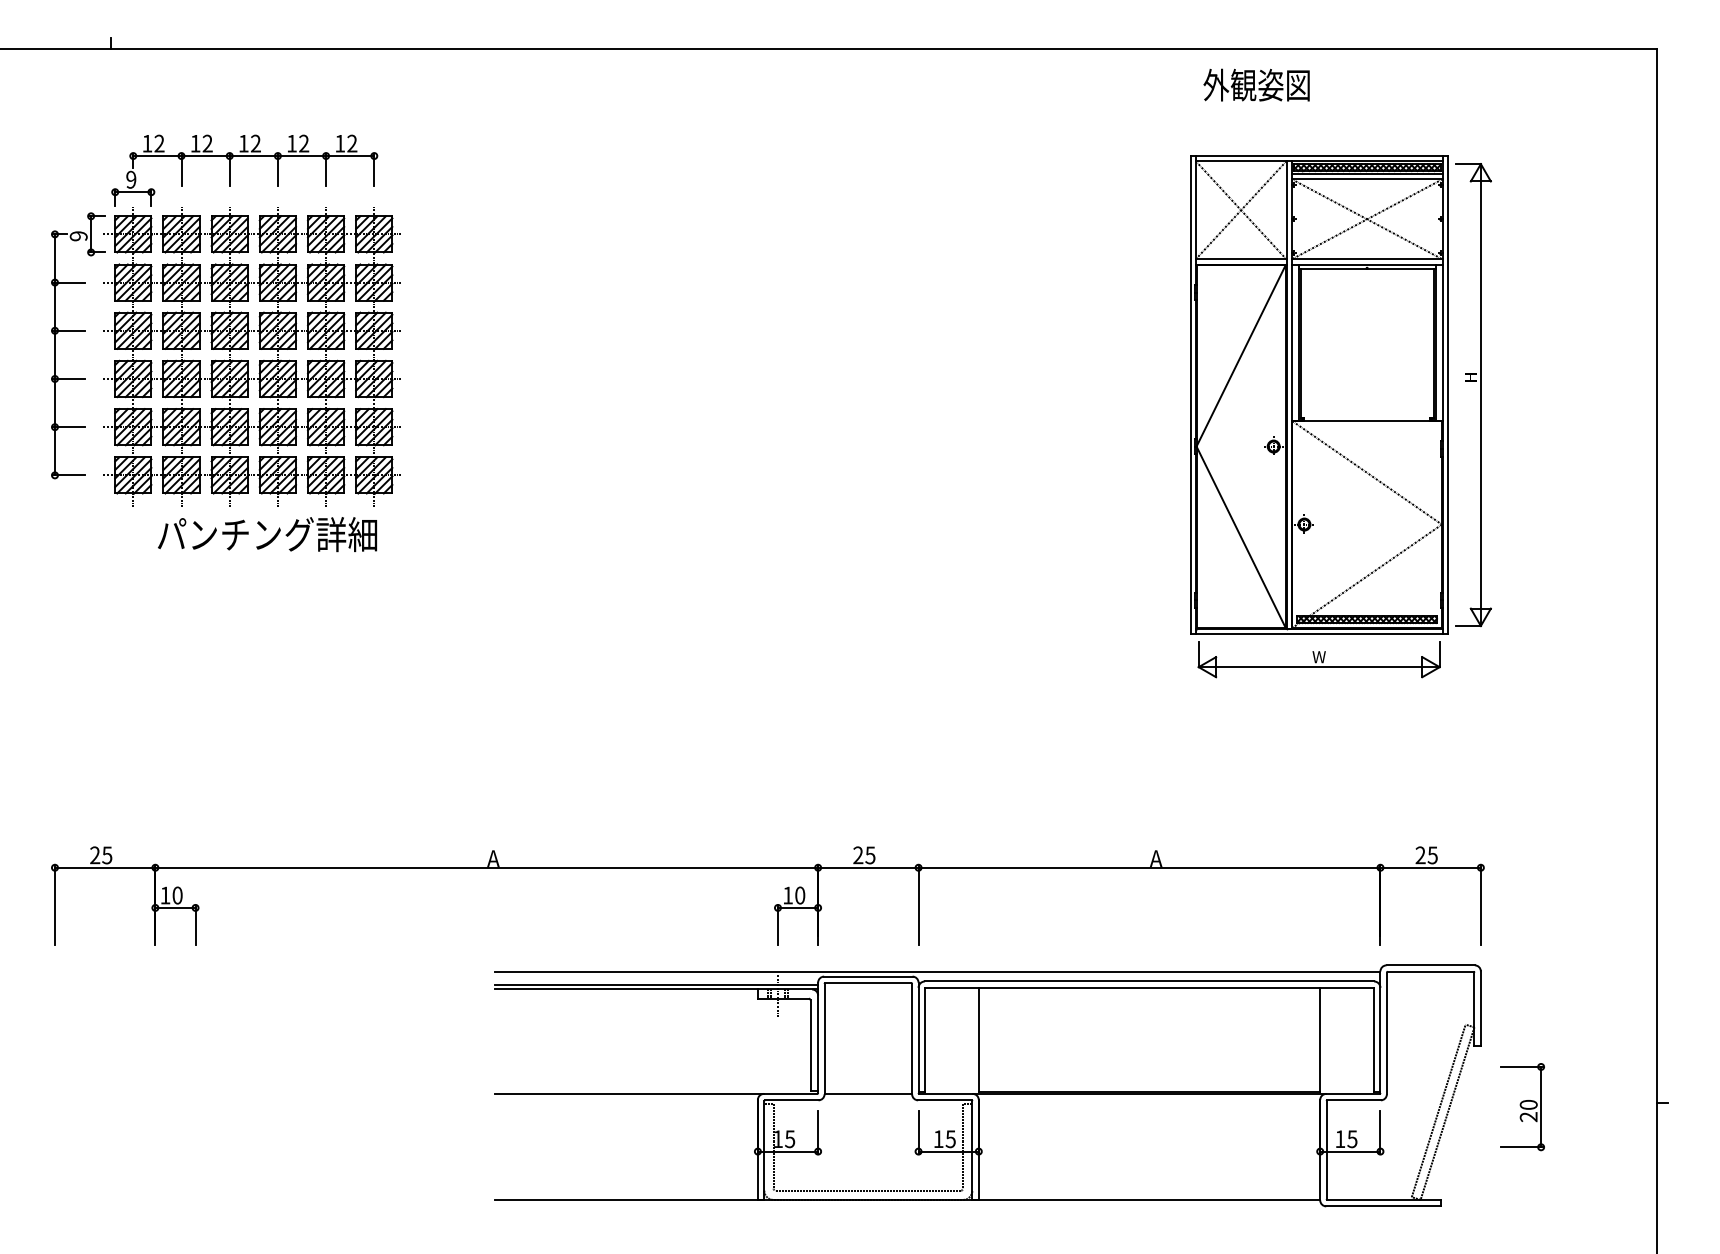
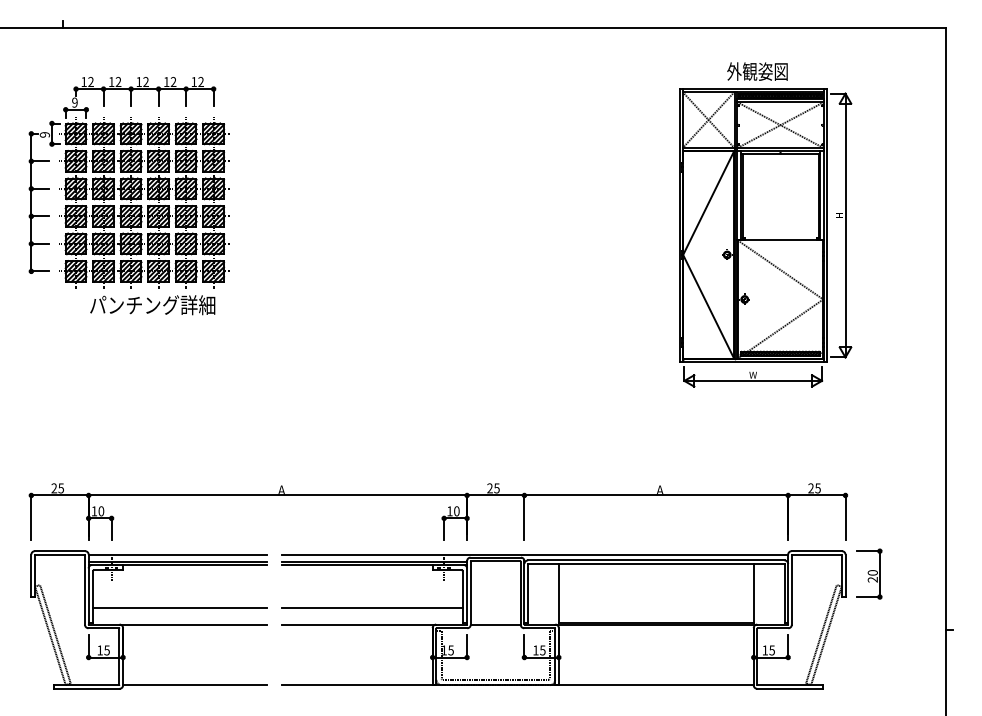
text: (1256, 84) -> (757, 71), moved
line: (652, 1065) -> (372, 608), added
part: (260, 1084) -> (148, 619), added
part: (1522, 1106) -> (869, 573), moved

